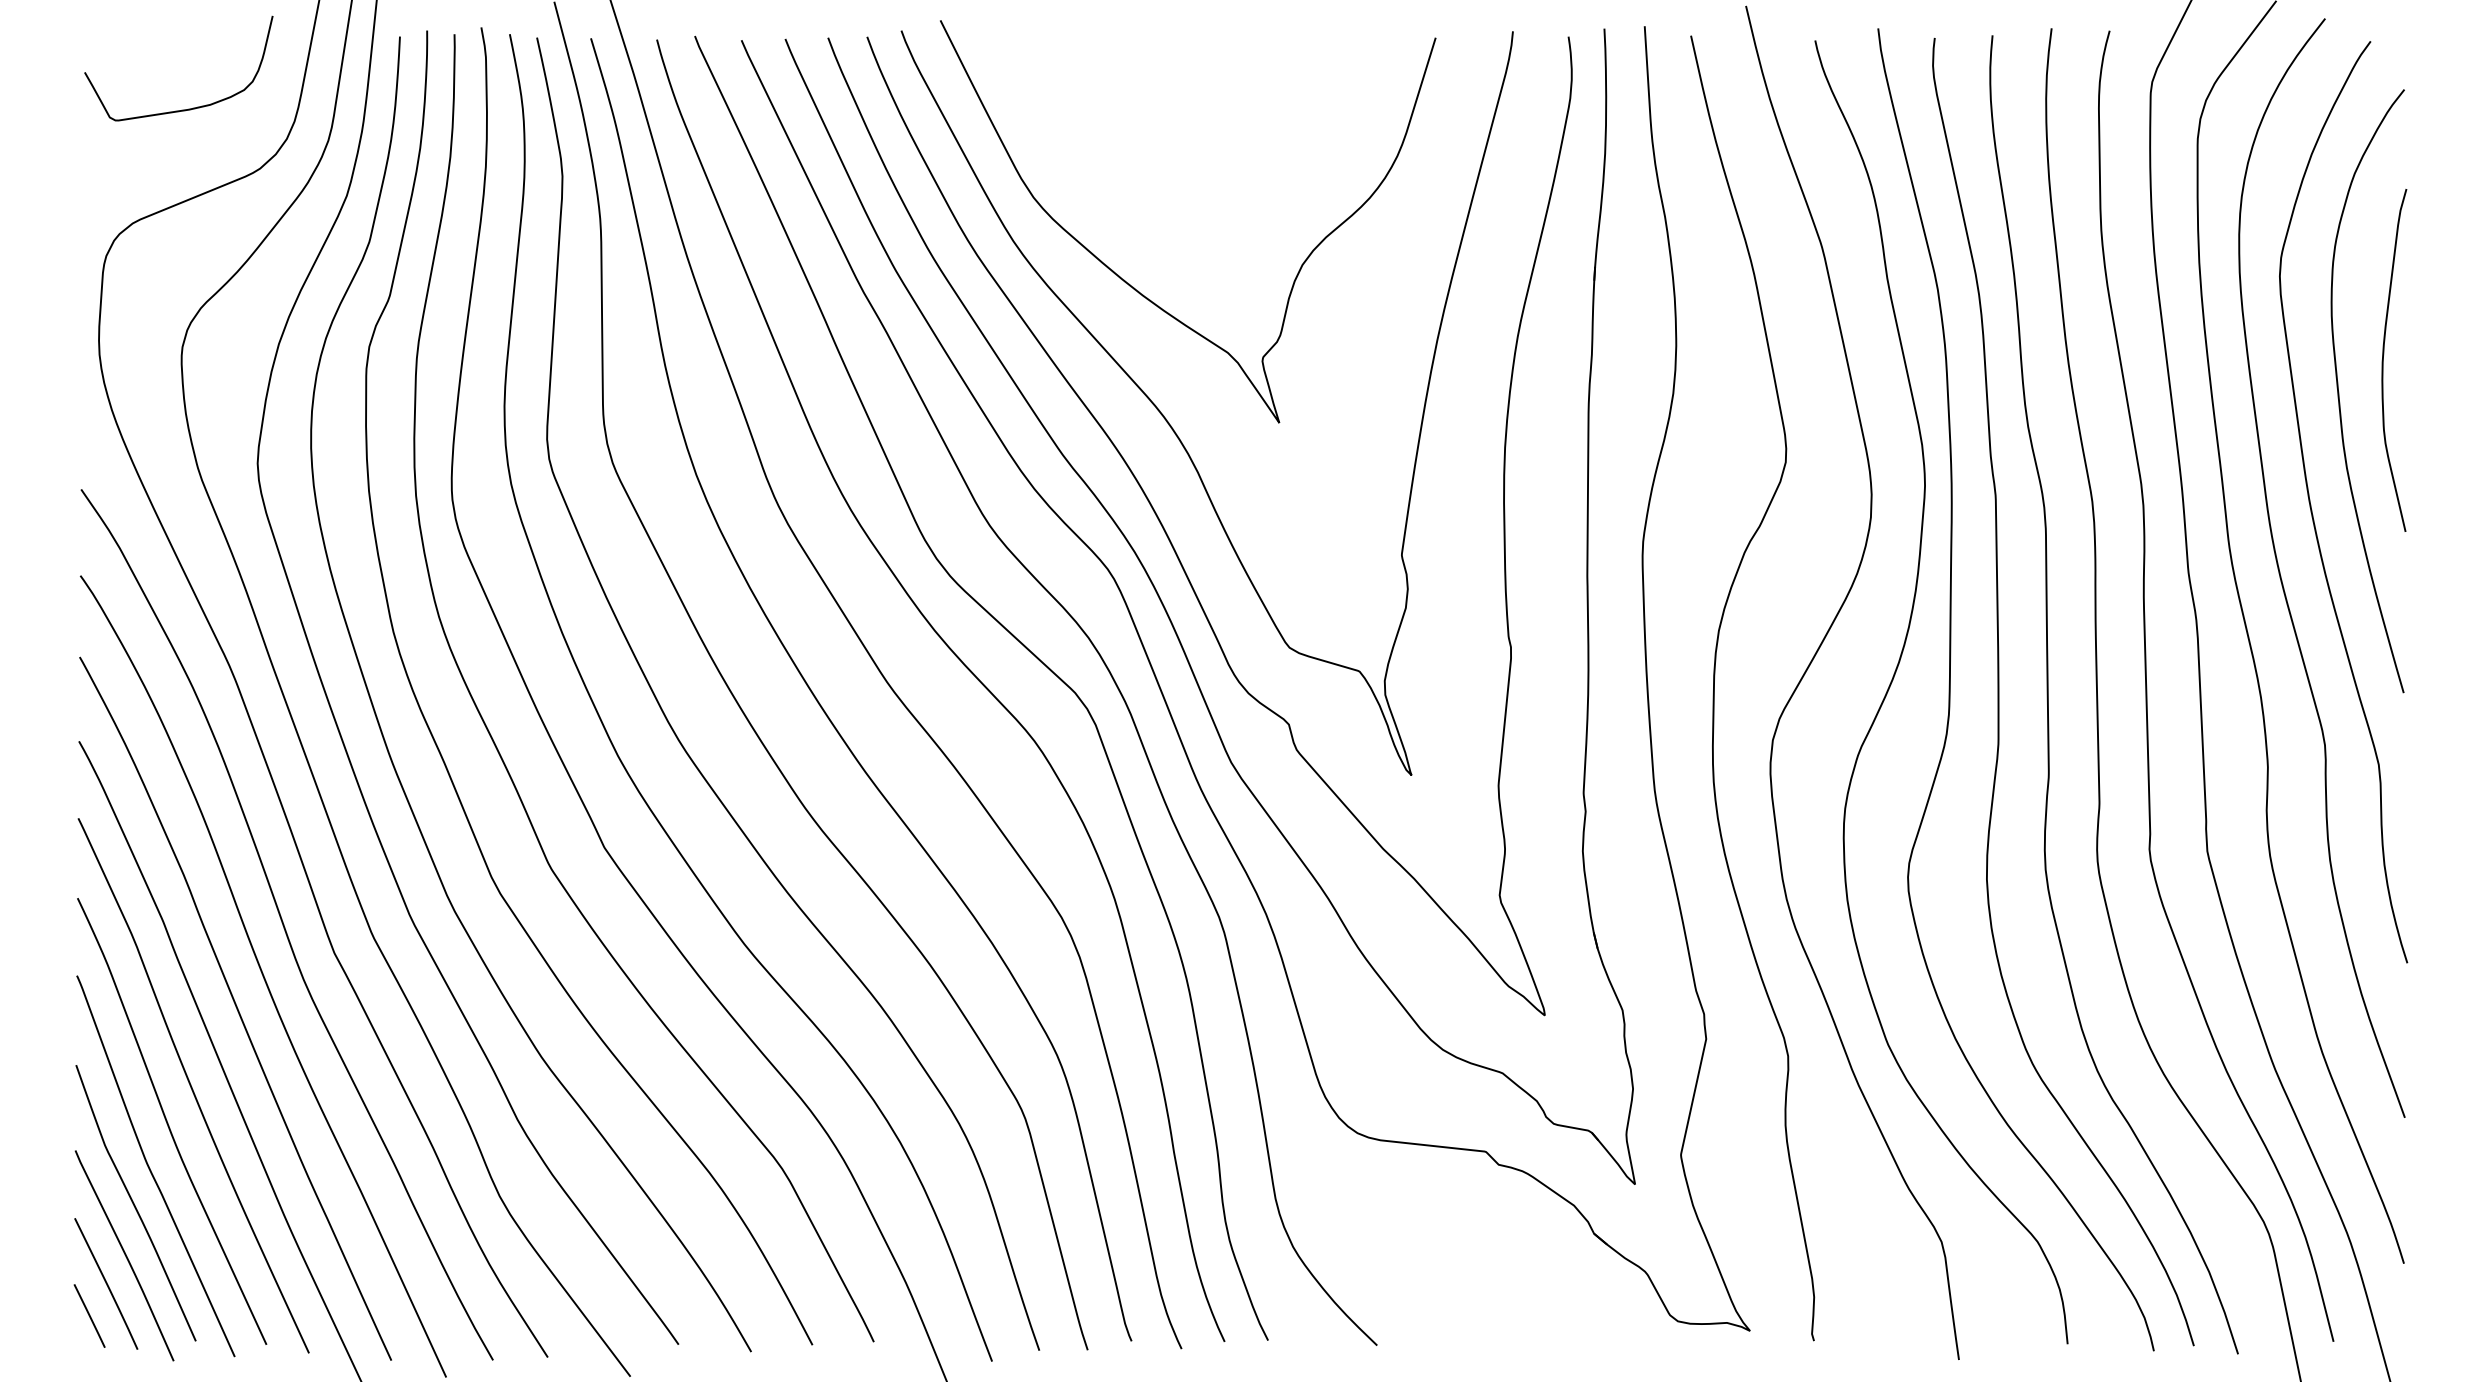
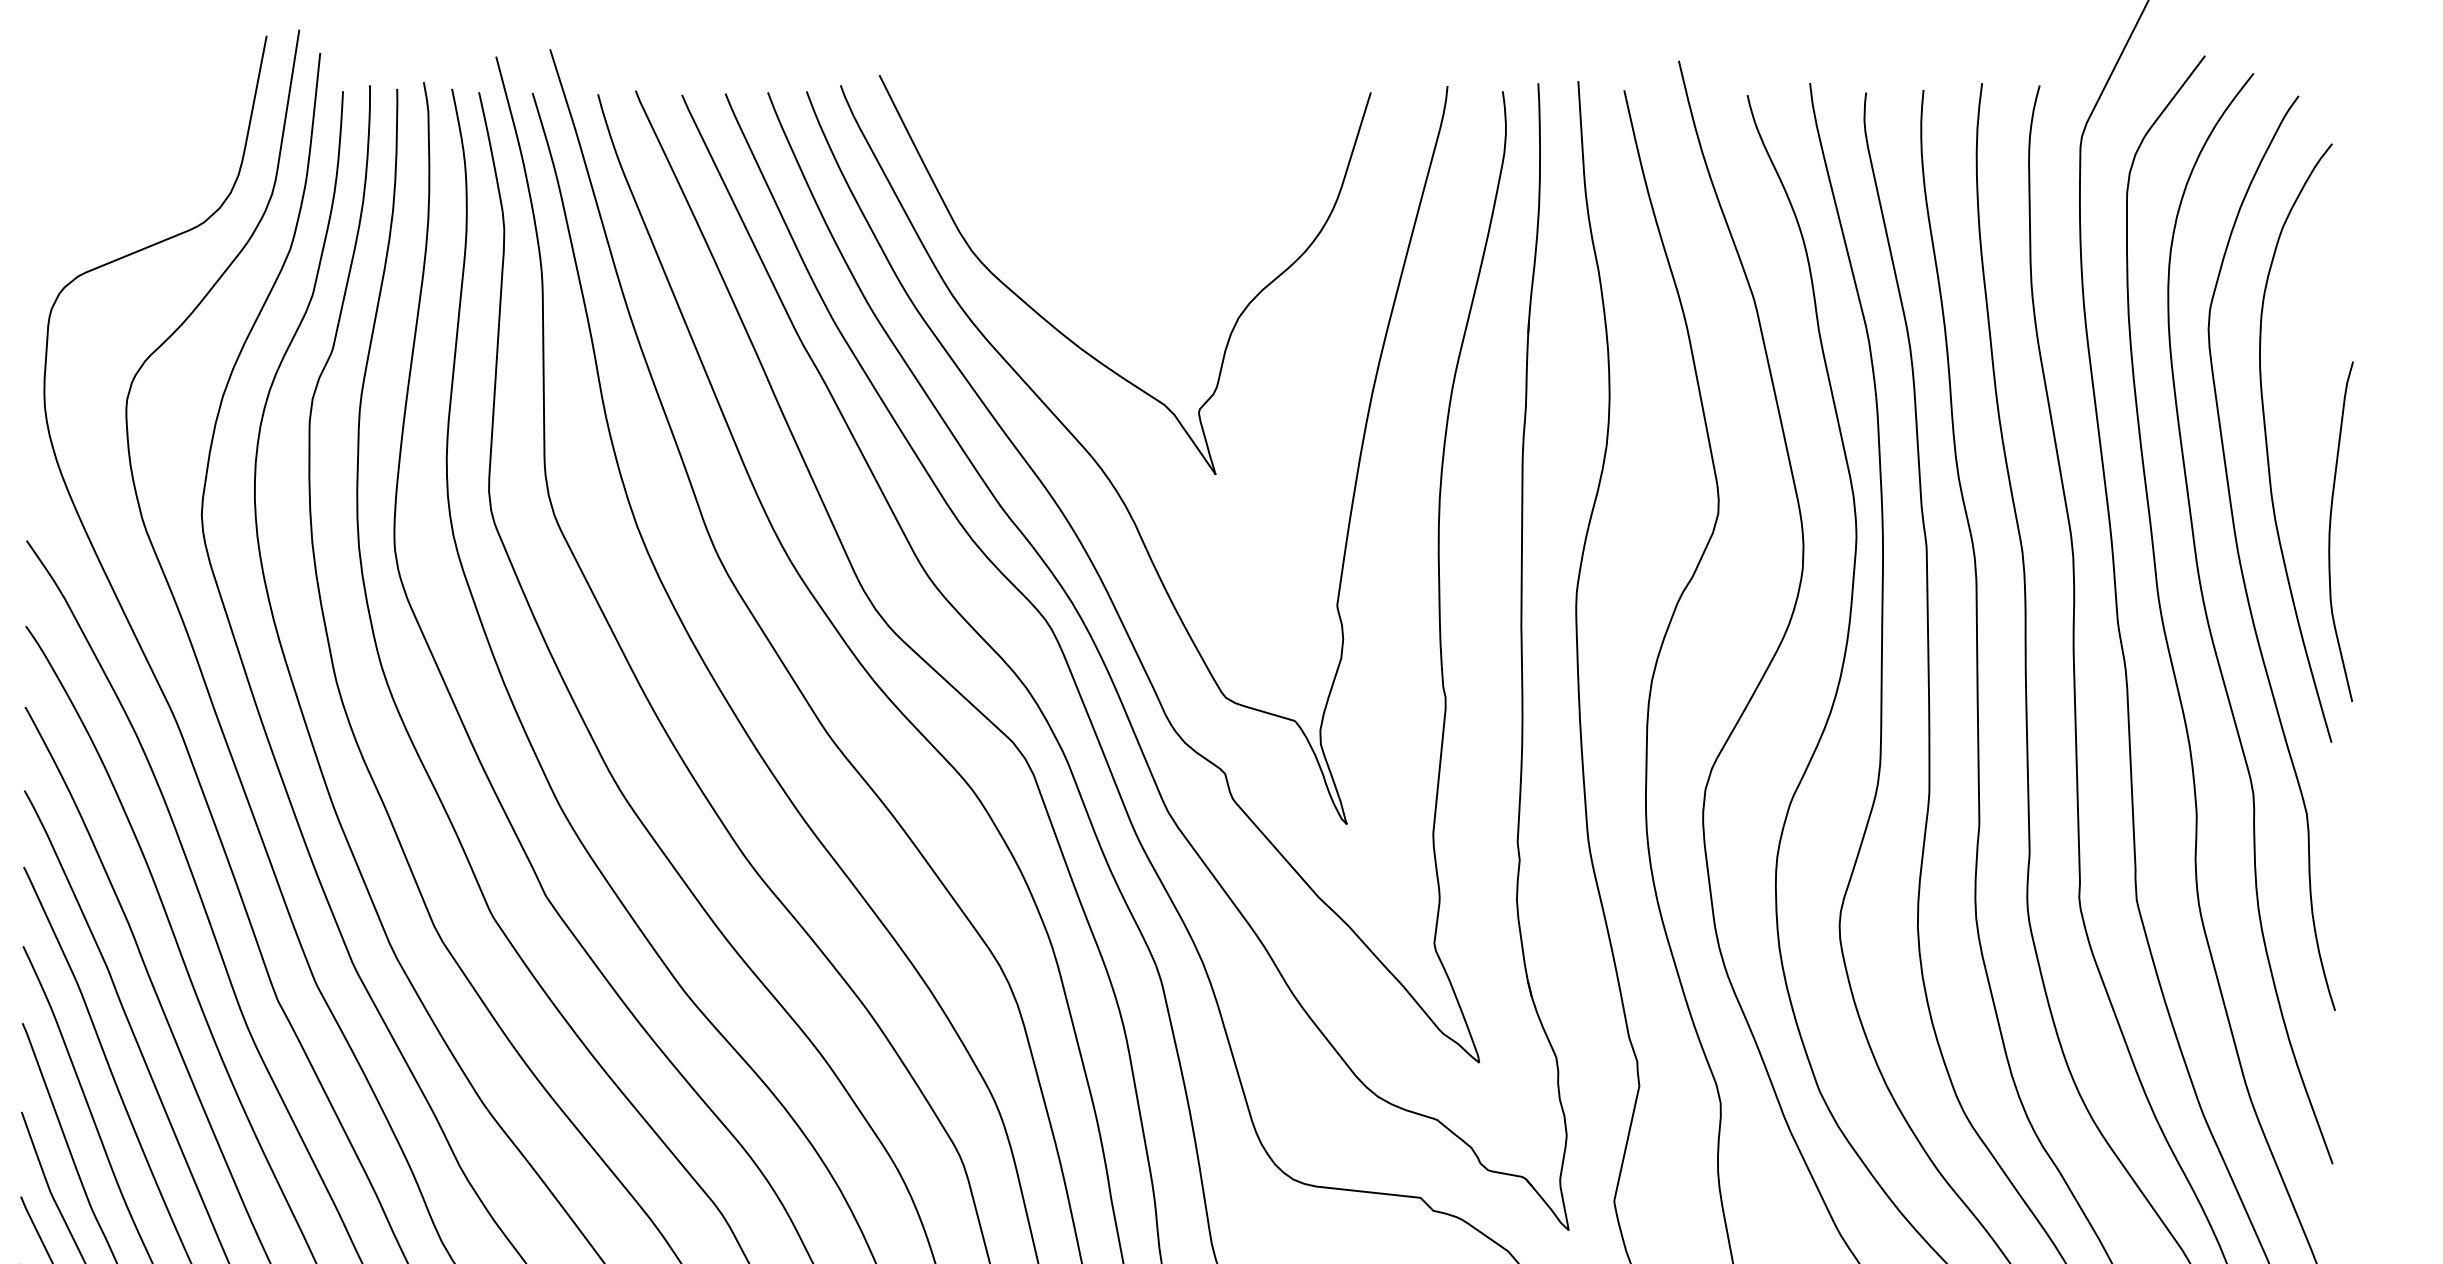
curve: (181, 109) -> (126, 163), removed
curve: (2383, 360) -> (2330, 531), moved

